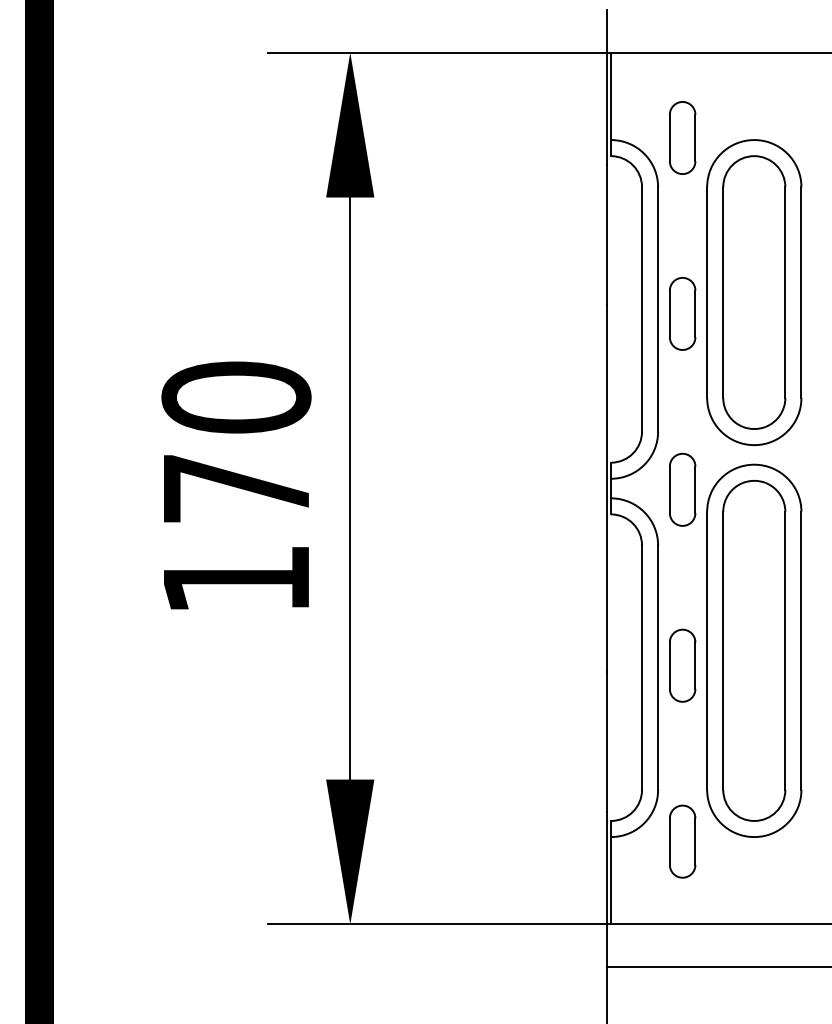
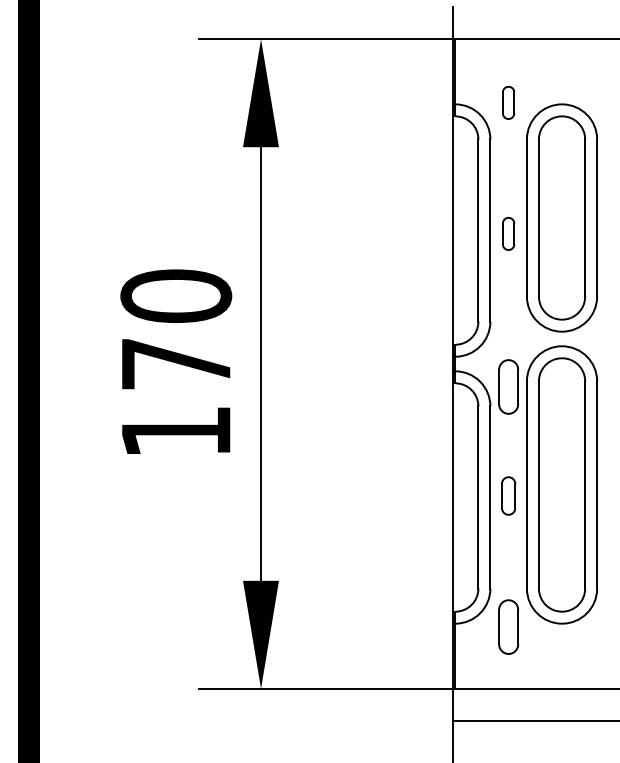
part: (682, 137) -> (508, 102), size x0.6
part: (682, 313) -> (508, 233), size x0.6
part: (682, 489) -> (508, 386), moved
part: (682, 665) -> (508, 495), size x0.7

